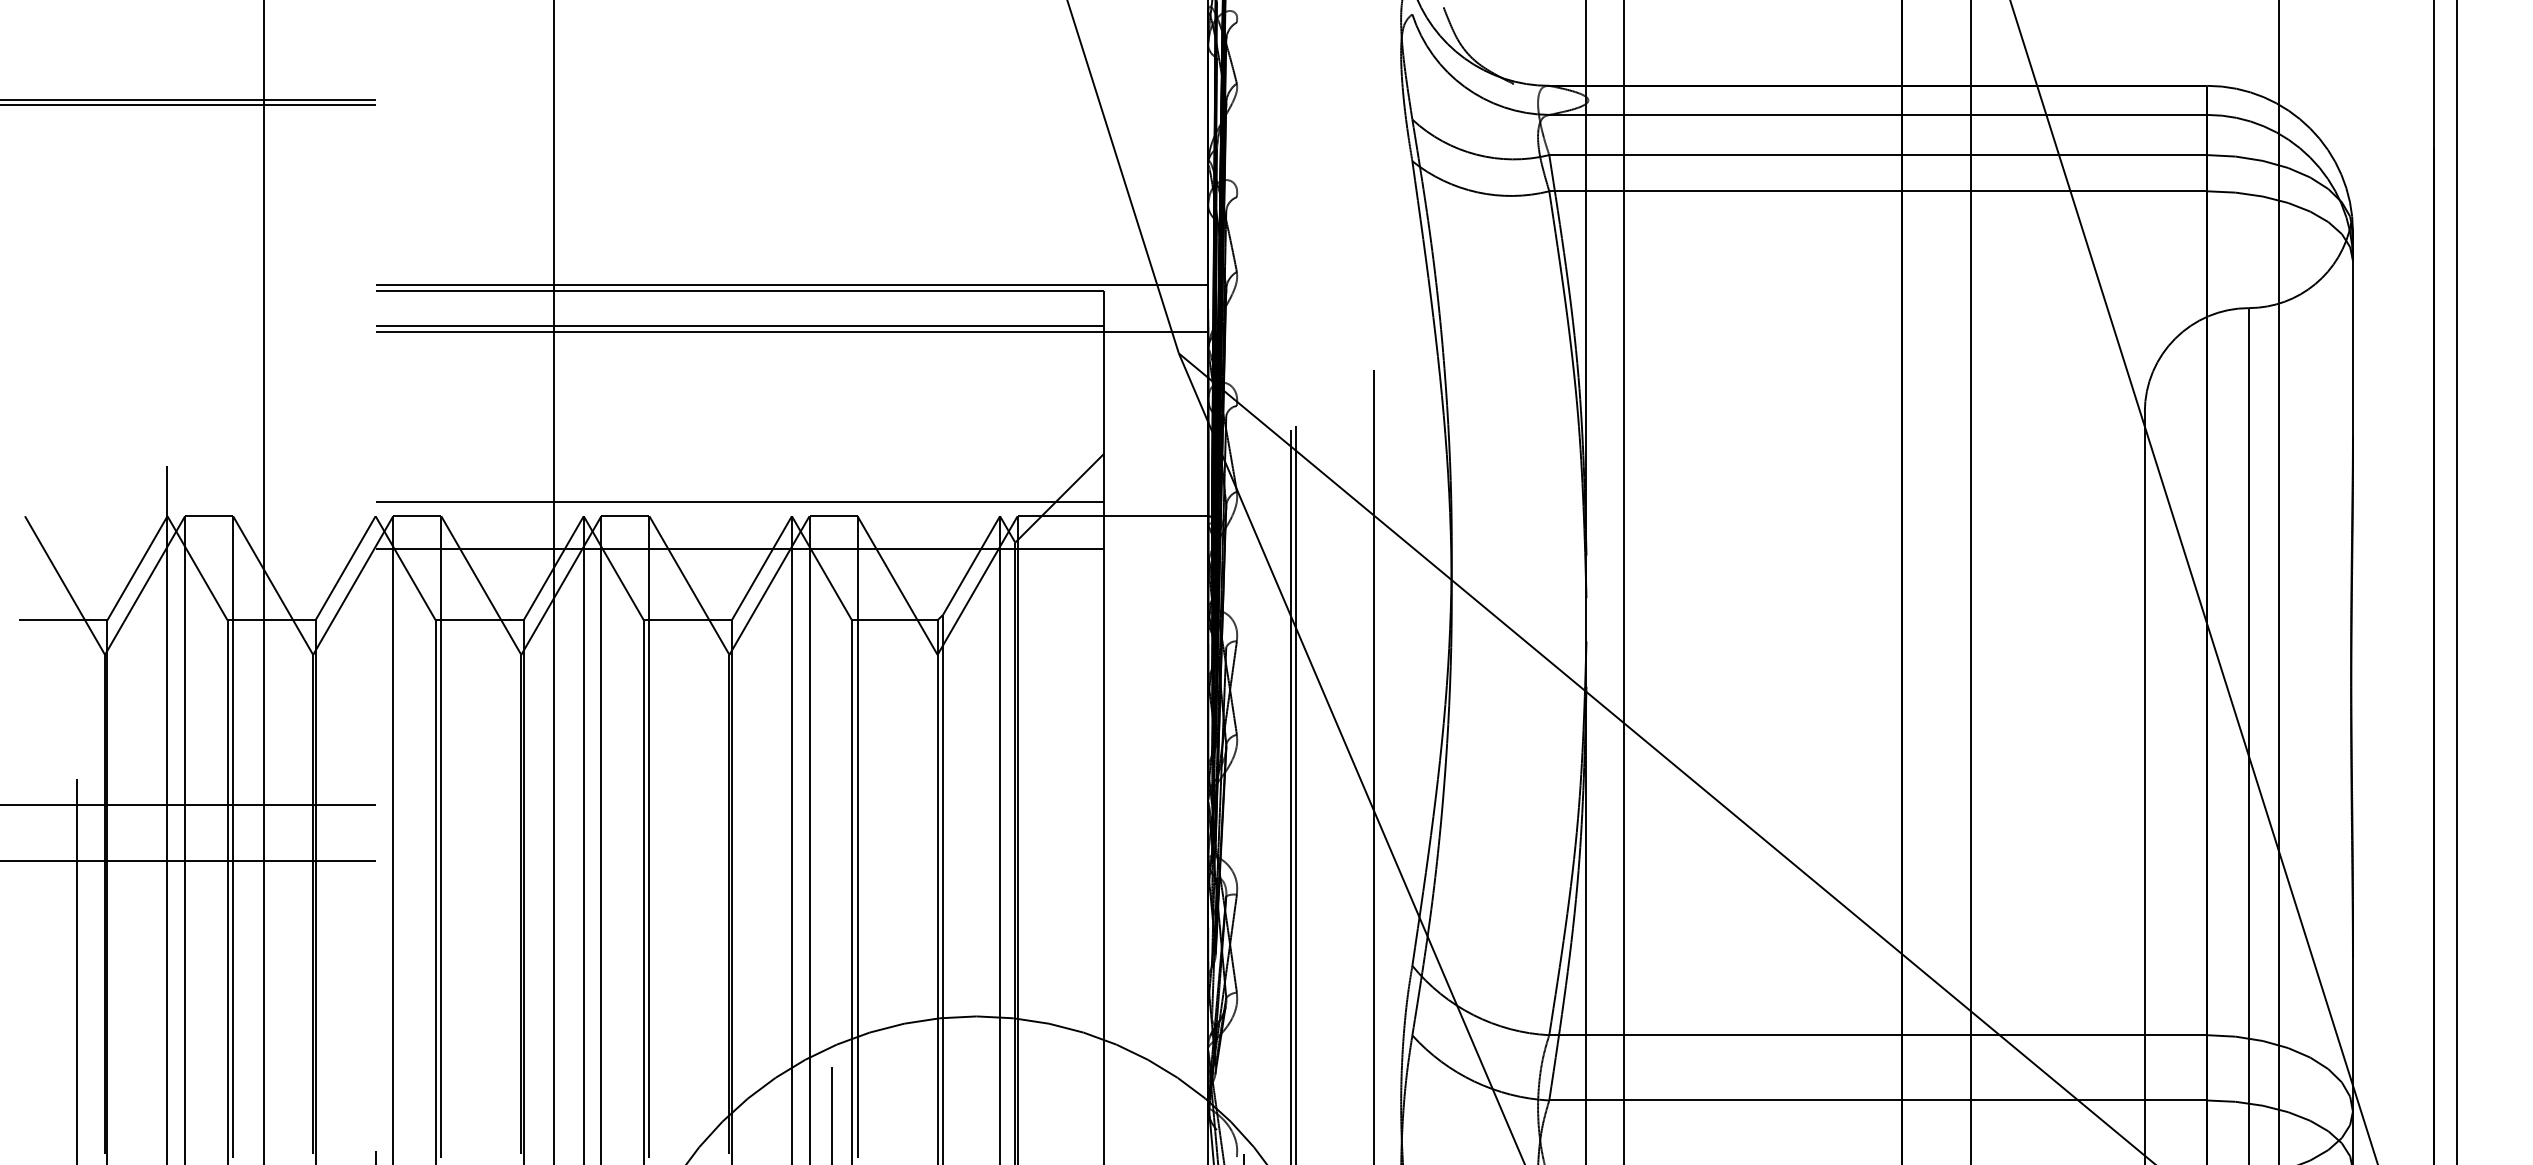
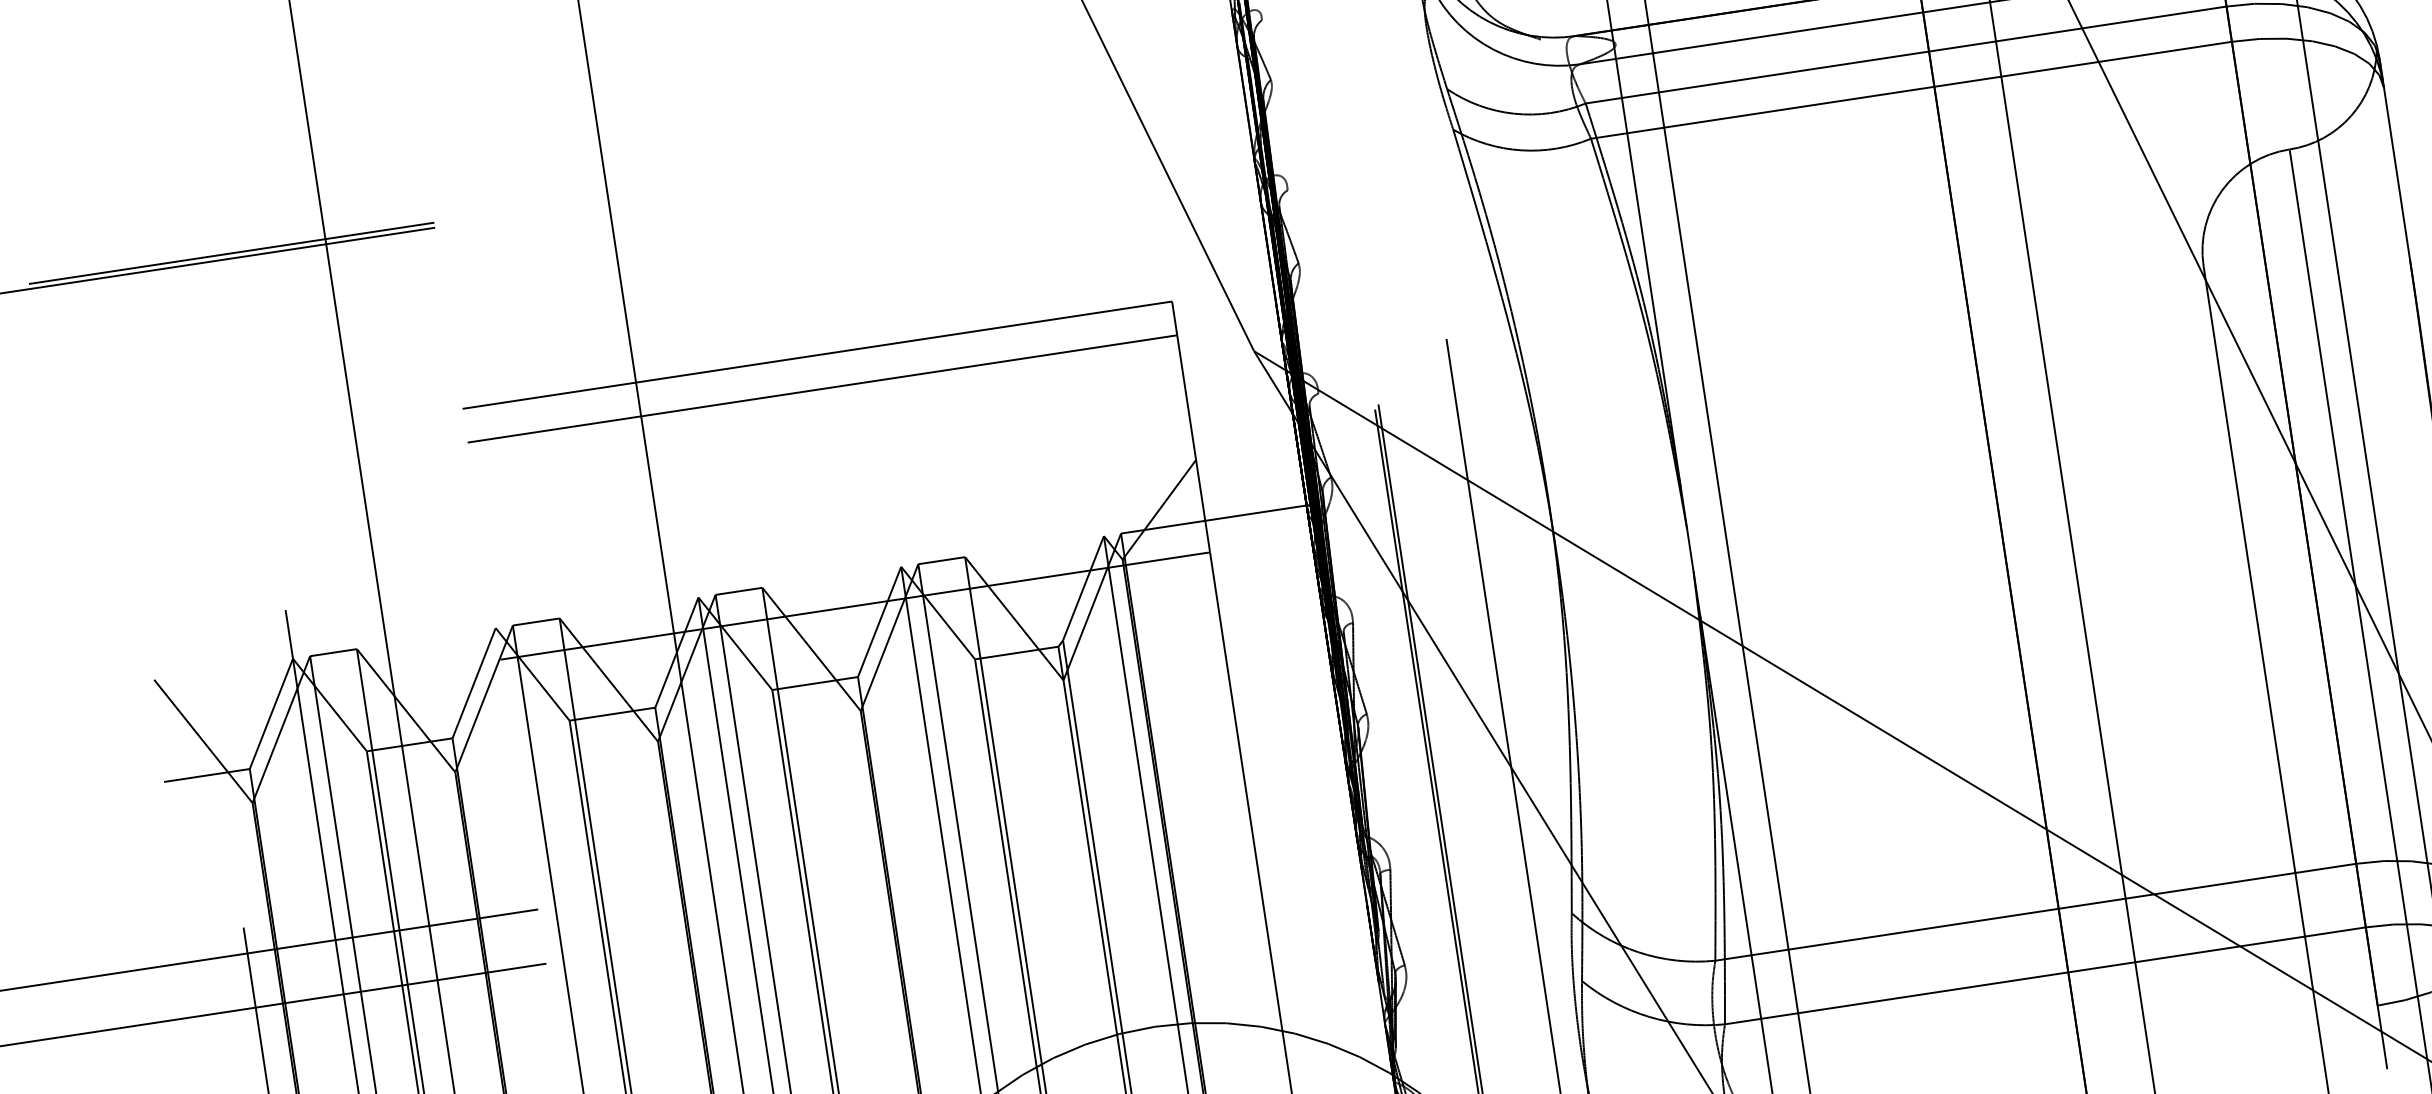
line: (791, 285) -> (866, 342), removed
line: (791, 332) -> (873, 387), removed
line: (739, 501) -> (847, 560), removed

